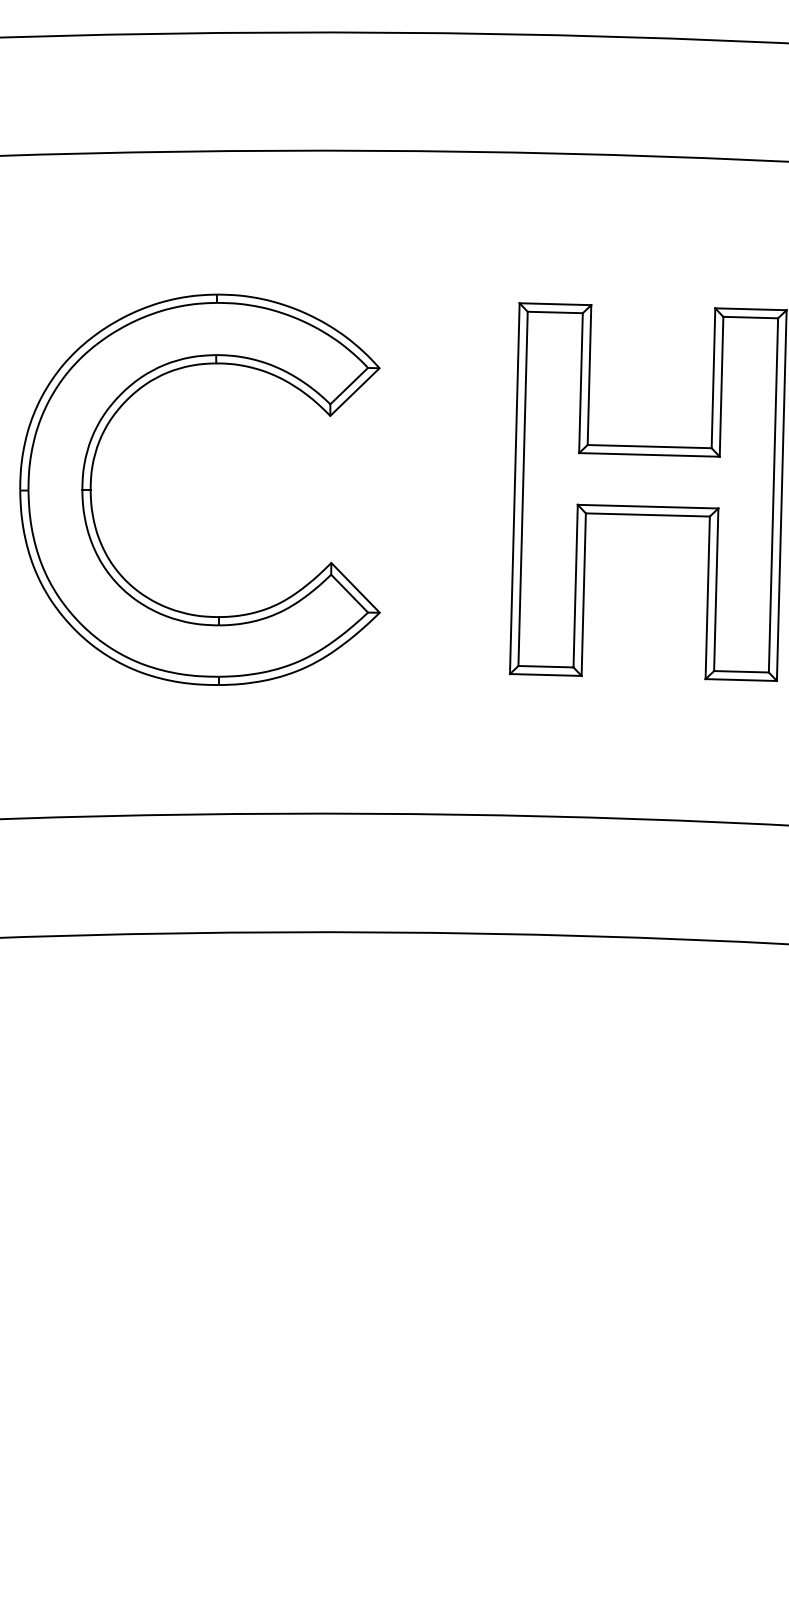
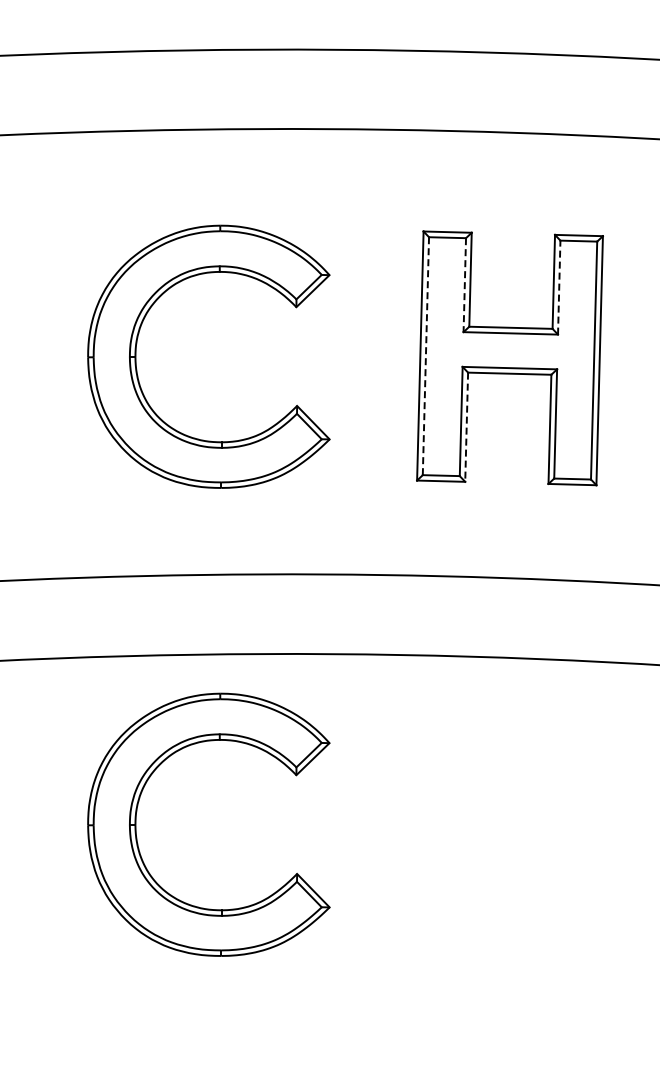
line: (580, 383) -> (464, 285), solid -> dashed
line: (721, 386) -> (559, 287), solid -> dashed
line: (522, 487) -> (425, 355), solid -> dashed
line: (583, 595) -> (466, 427), solid -> dashed
part: (92, 1186) -> (136, 824), added

